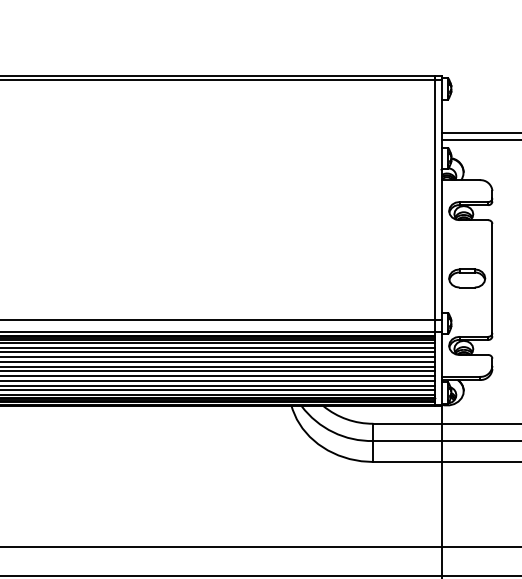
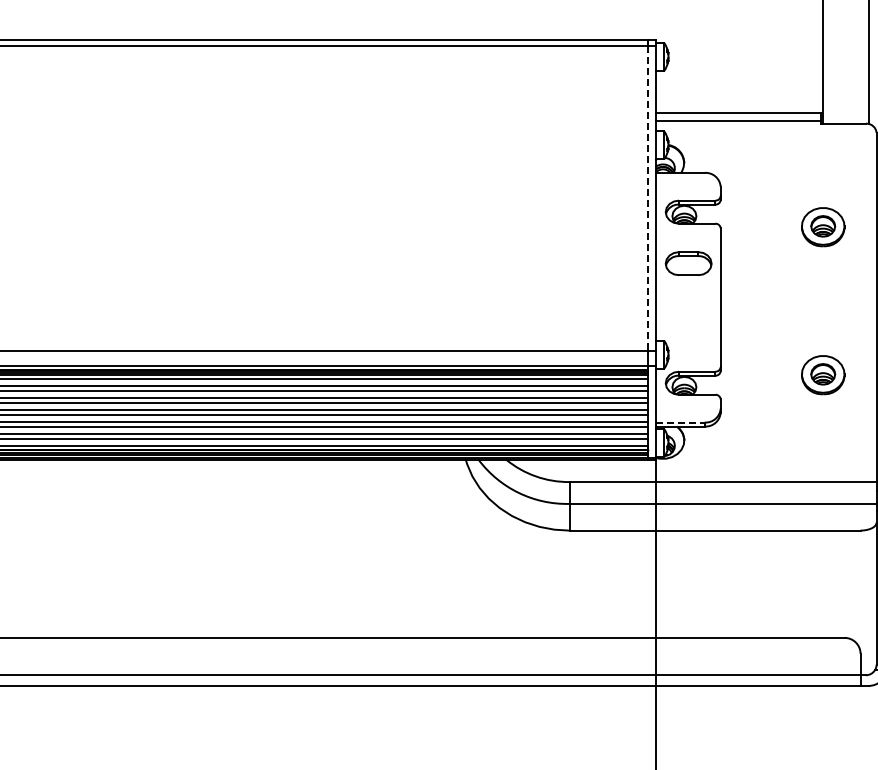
line: (435, 200) -> (648, 198), solid -> dashed
part: (467, 278) -> (688, 263), moved
line: (460, 376) -> (680, 422), solid -> dashed

